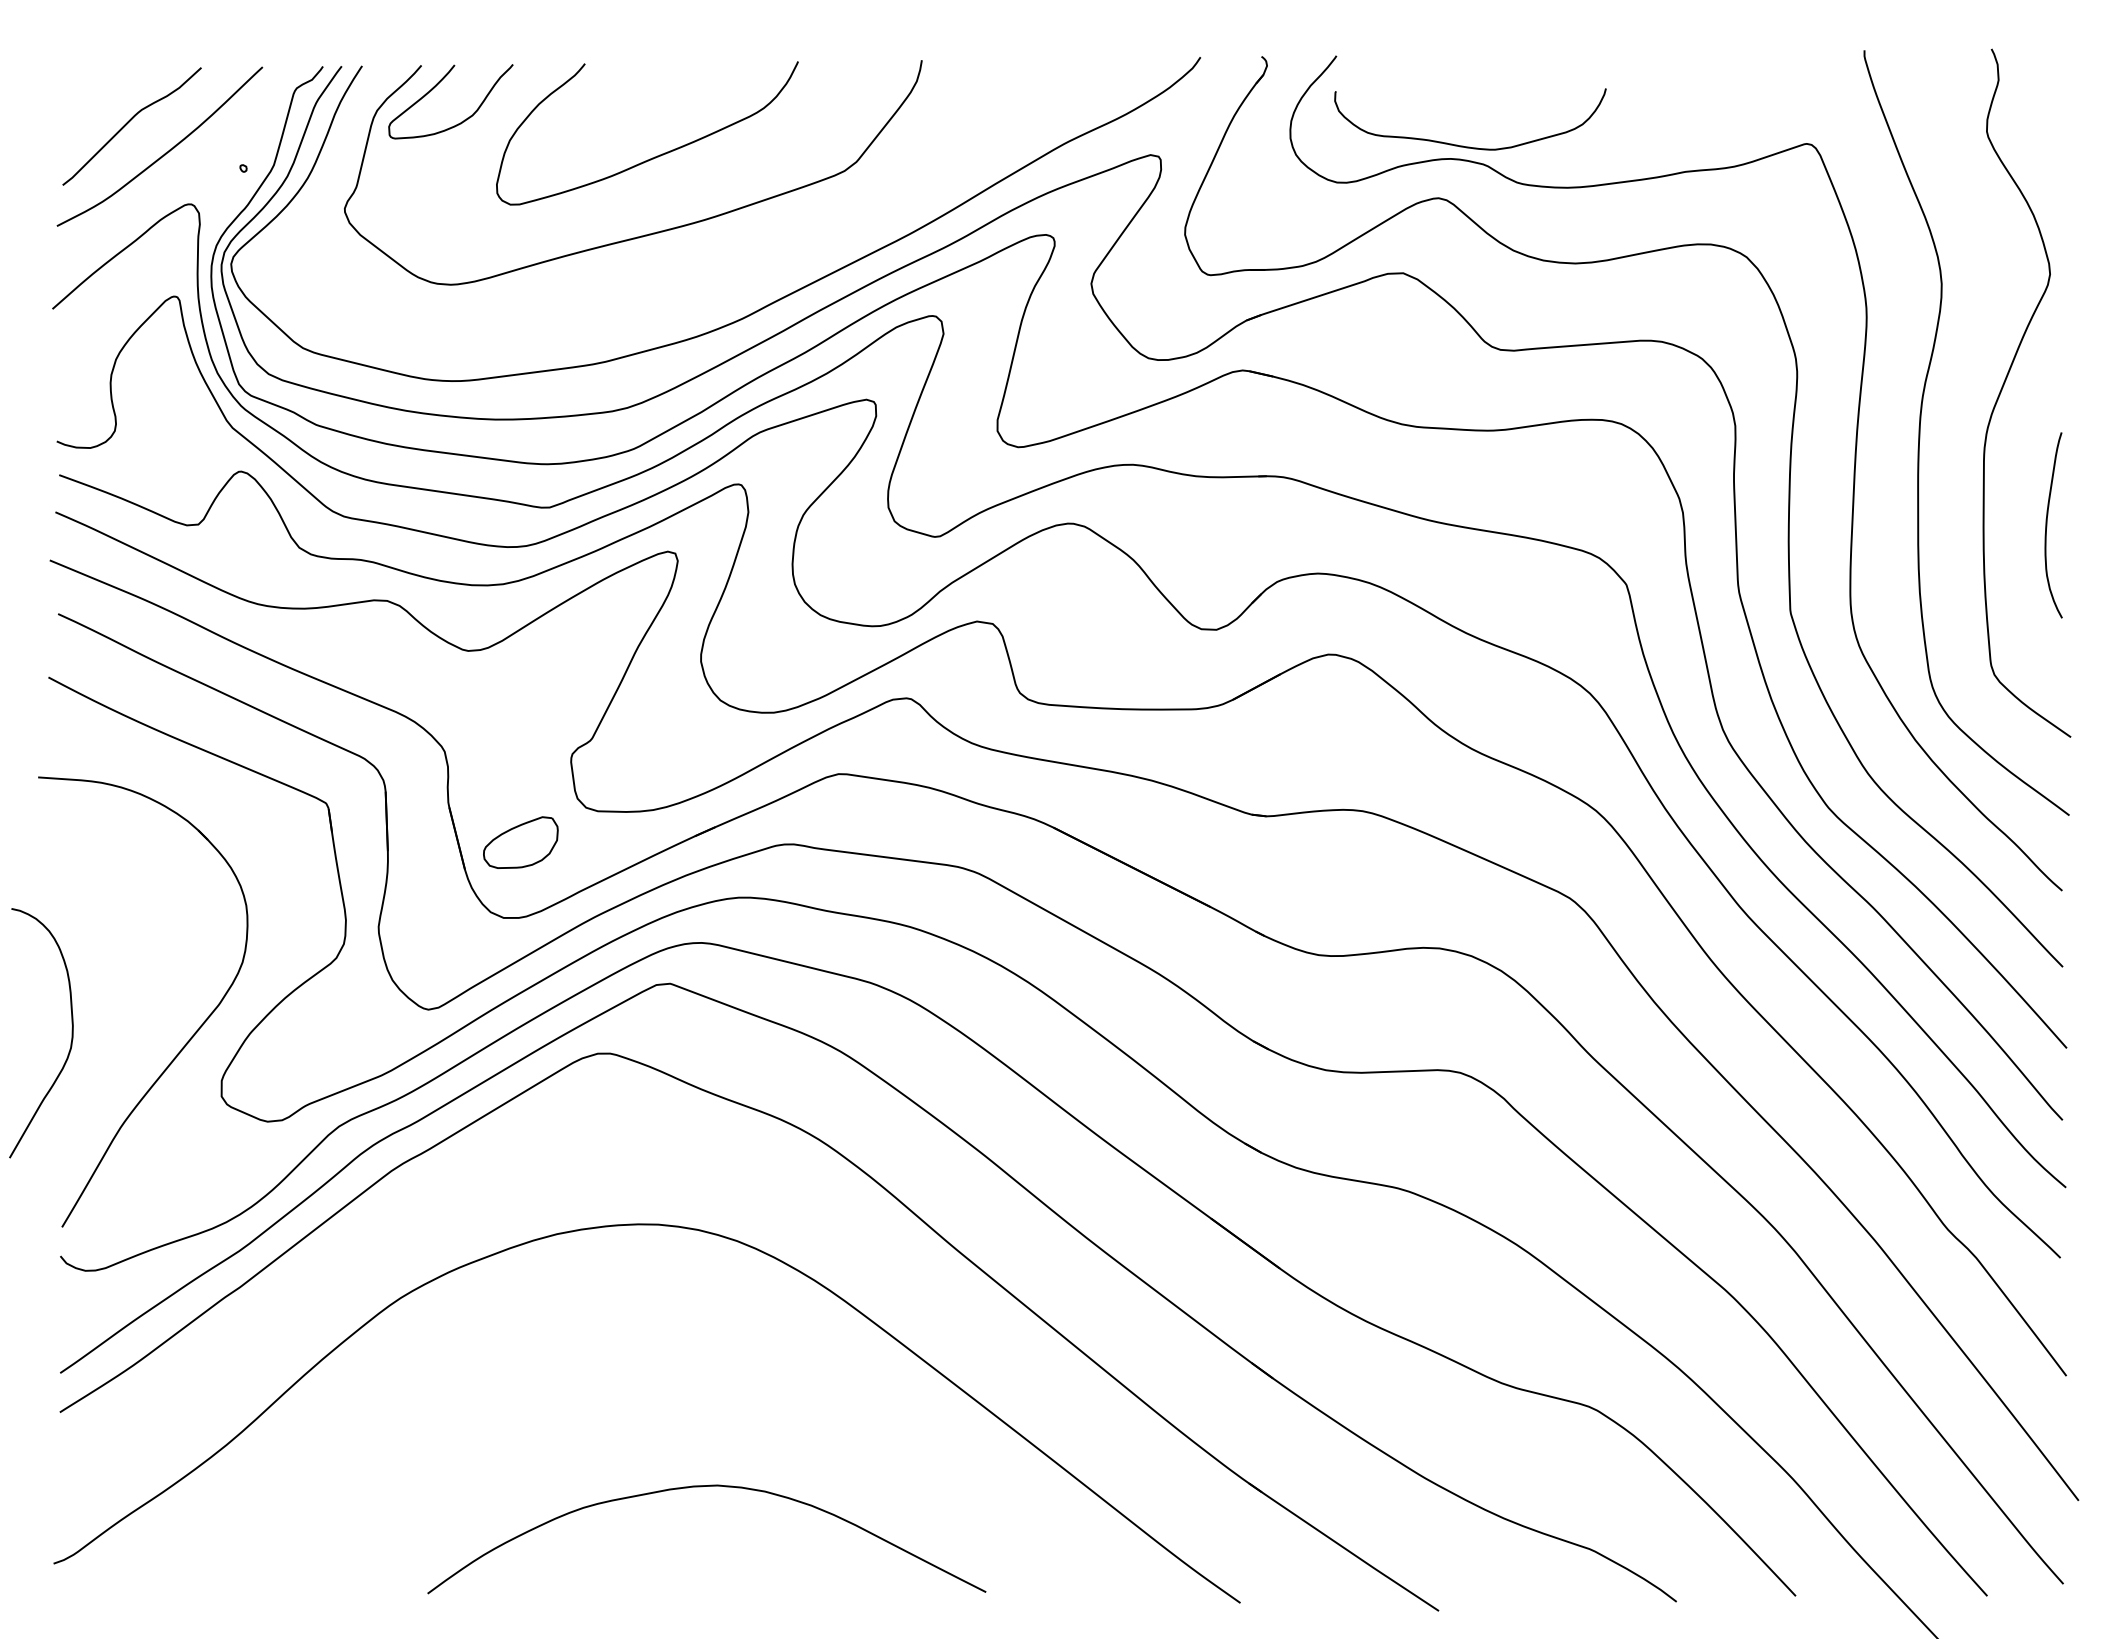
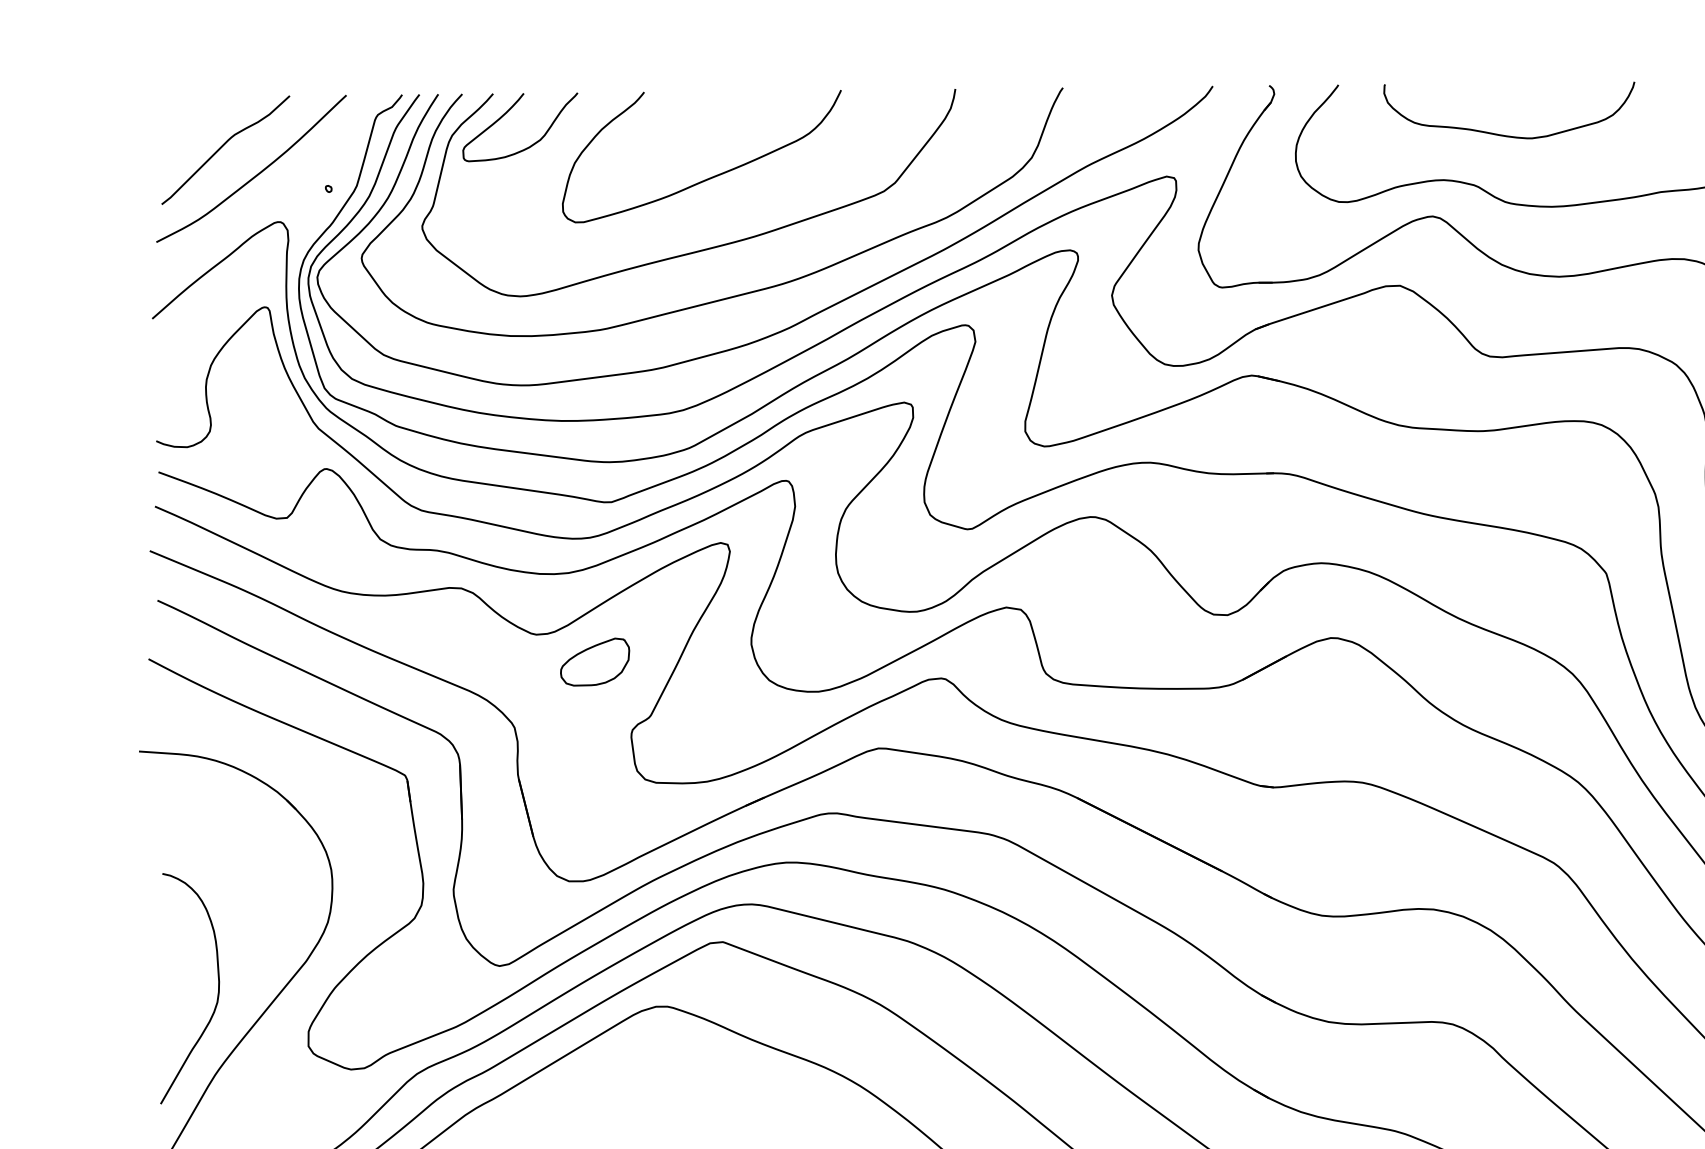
curve: (1463, 145) -> (1502, 134), moved
curve: (679, 284) -> (731, 296), added
part: (520, 842) -> (594, 661), moved
curve: (71, 1033) -> (217, 988), moved

